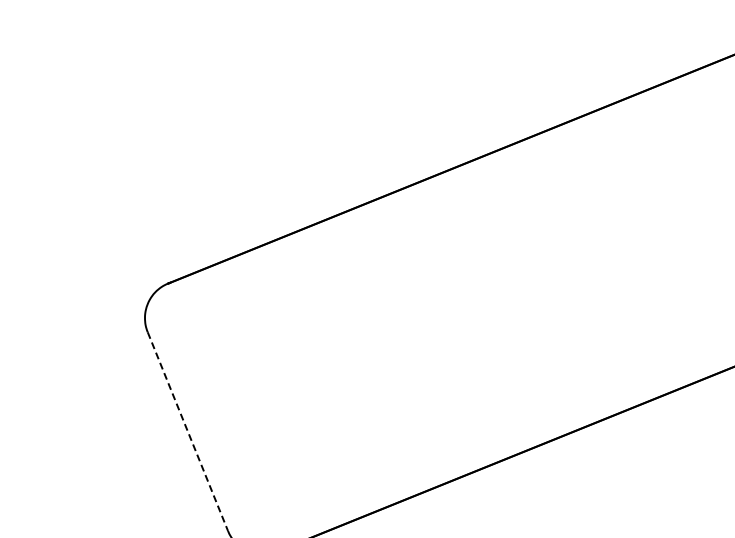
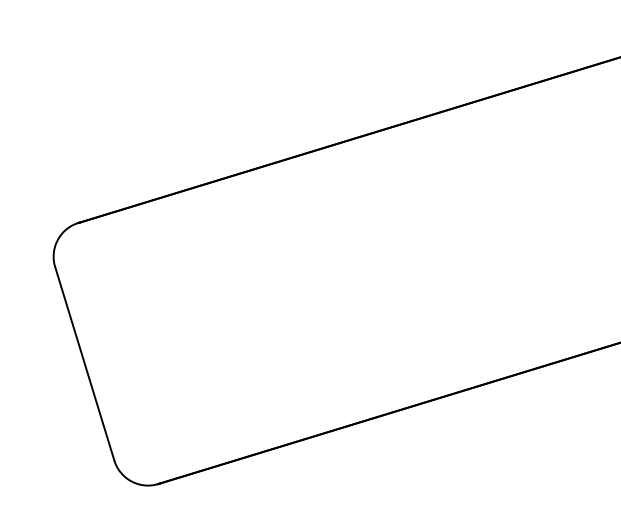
line: (188, 432) -> (85, 364), dashed -> solid

